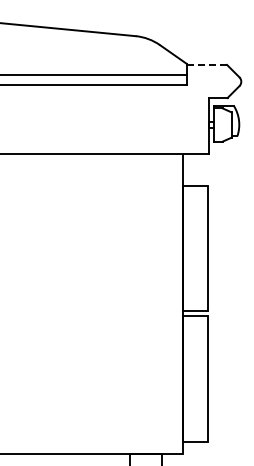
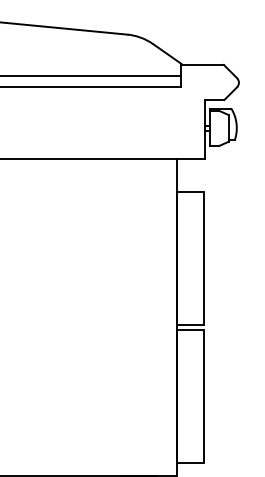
line: (207, 64) -> (203, 64), dashed -> solid

